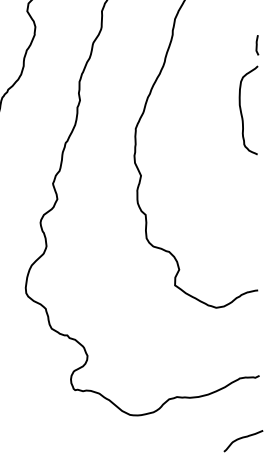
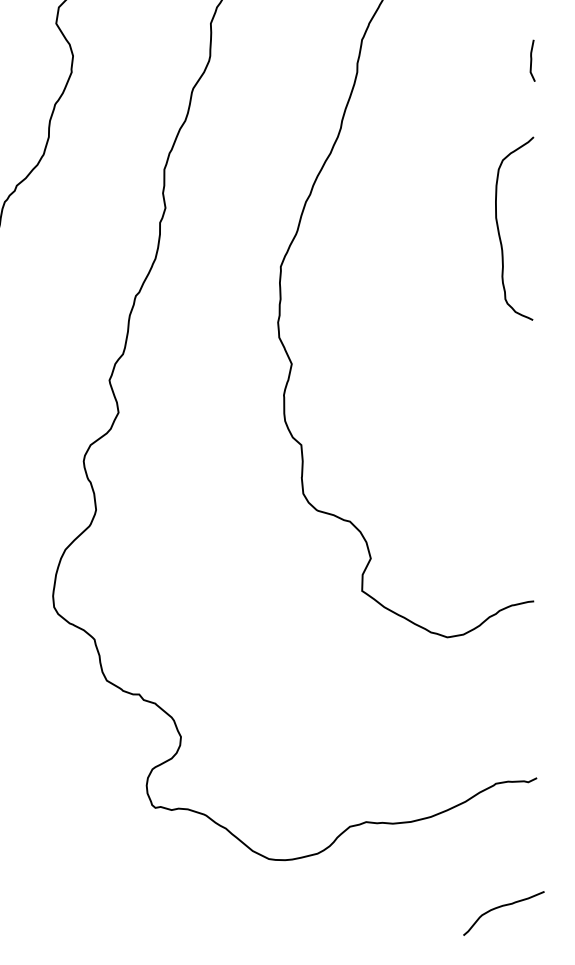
curve: (257, 45) -> (532, 61), moved

